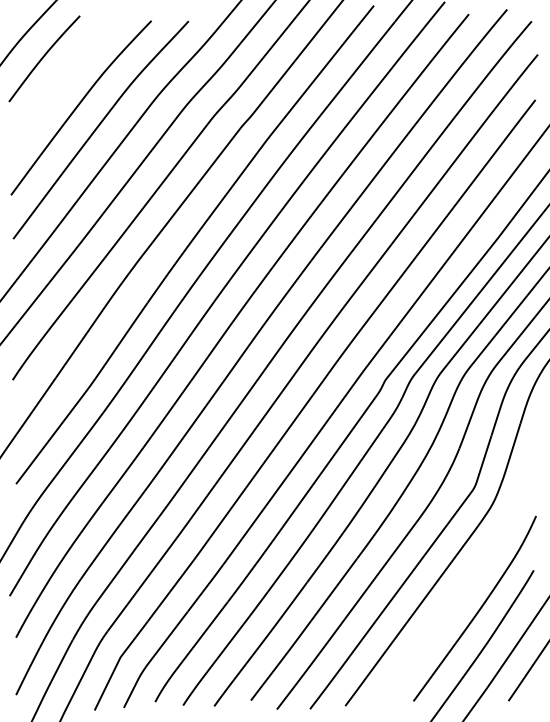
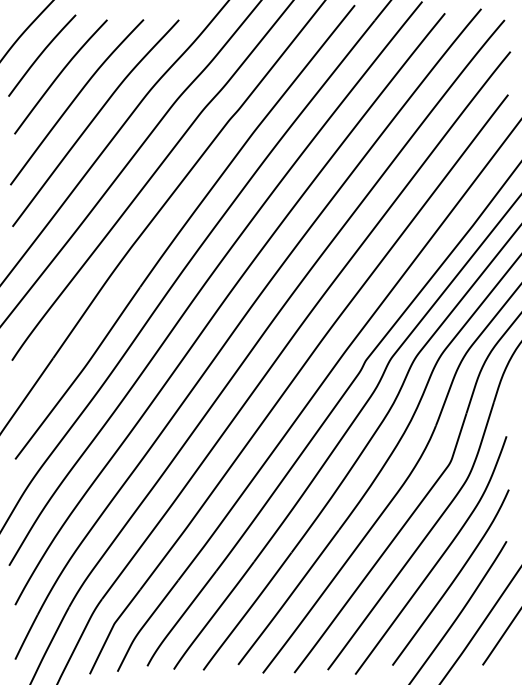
curve: (63, 79) -> (60, 75), added
curve: (460, 591) -> (437, 561), added

